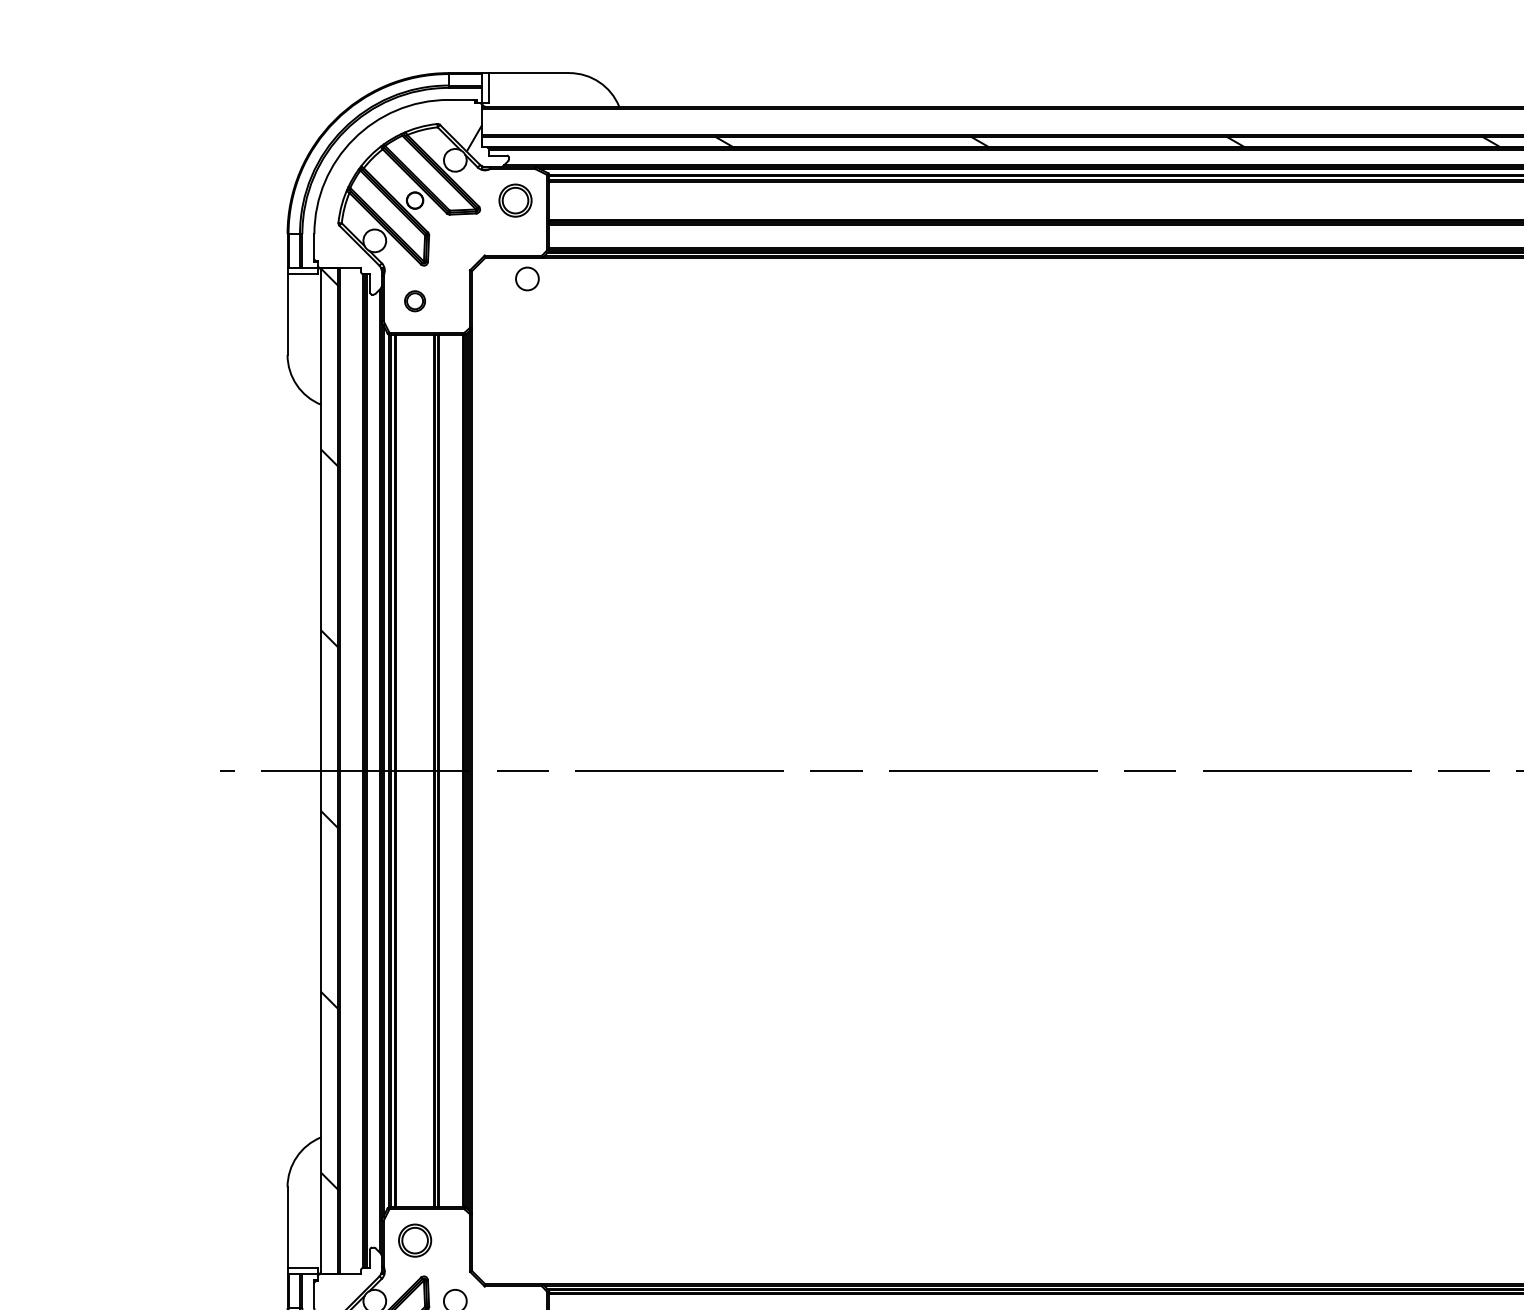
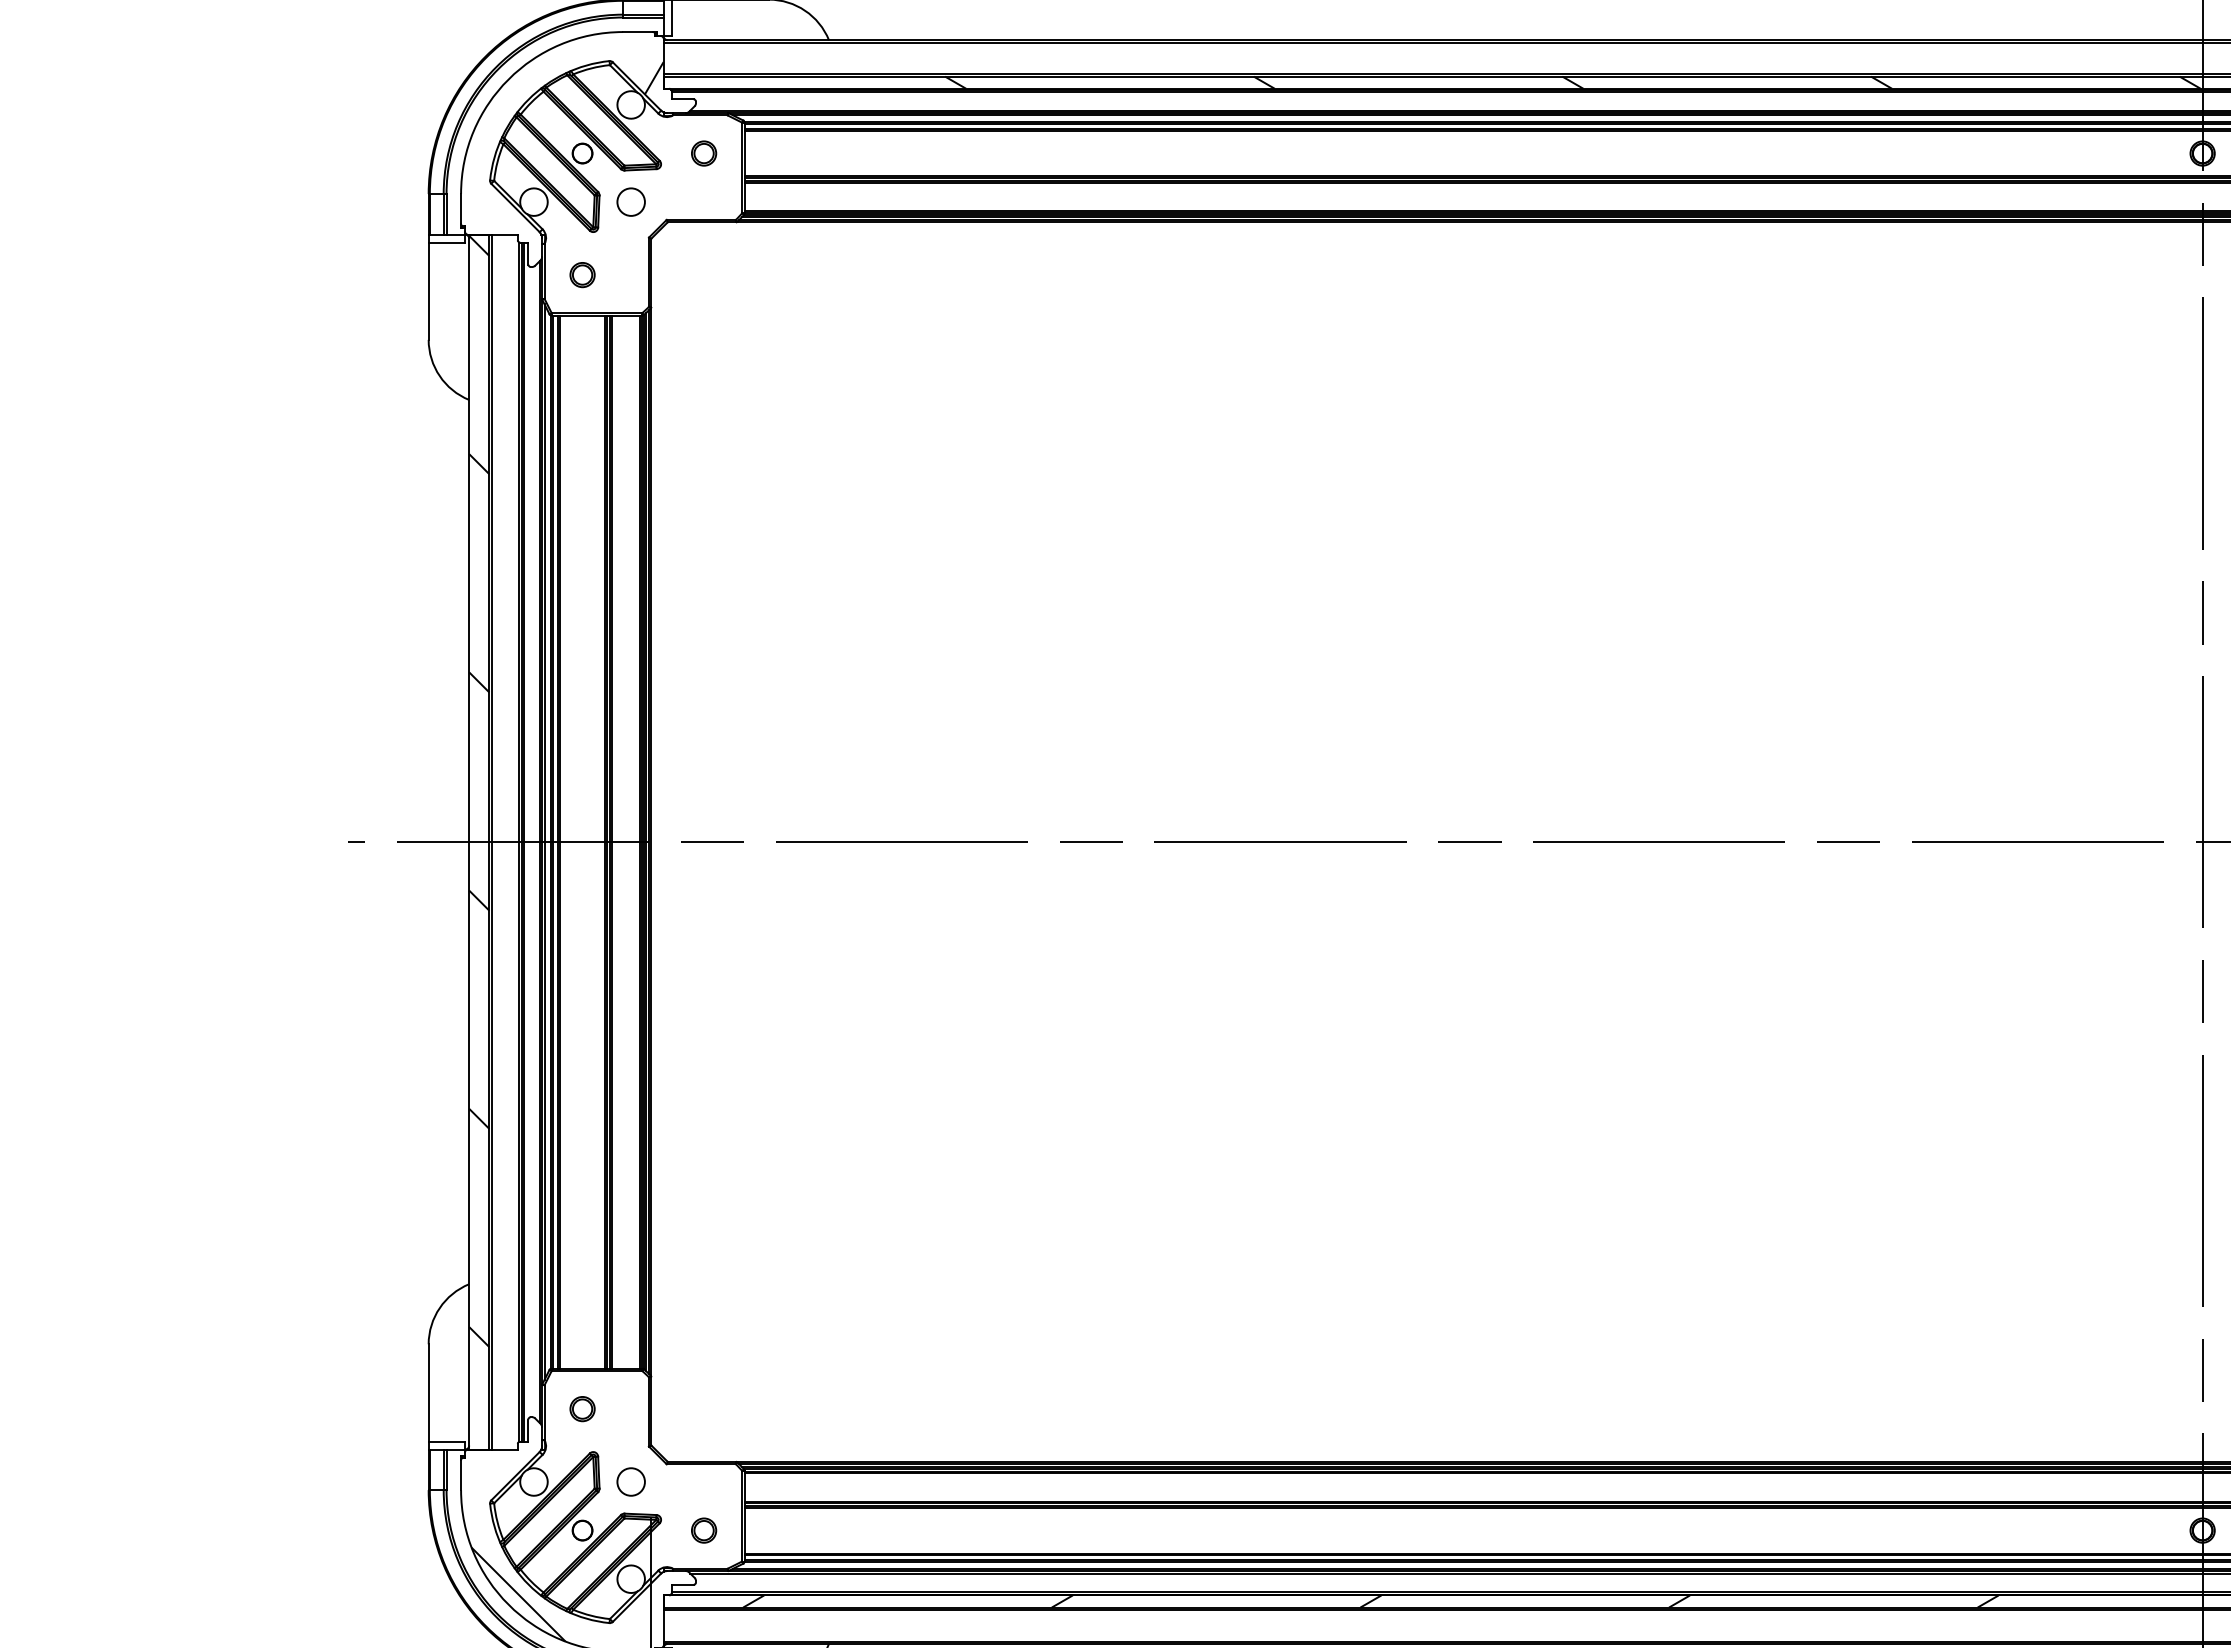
part: (516, 200) -> (704, 153), size x0.62
circle: (526, 278) -> (630, 201), moved
part: (415, 1241) -> (582, 1409), size x0.62

